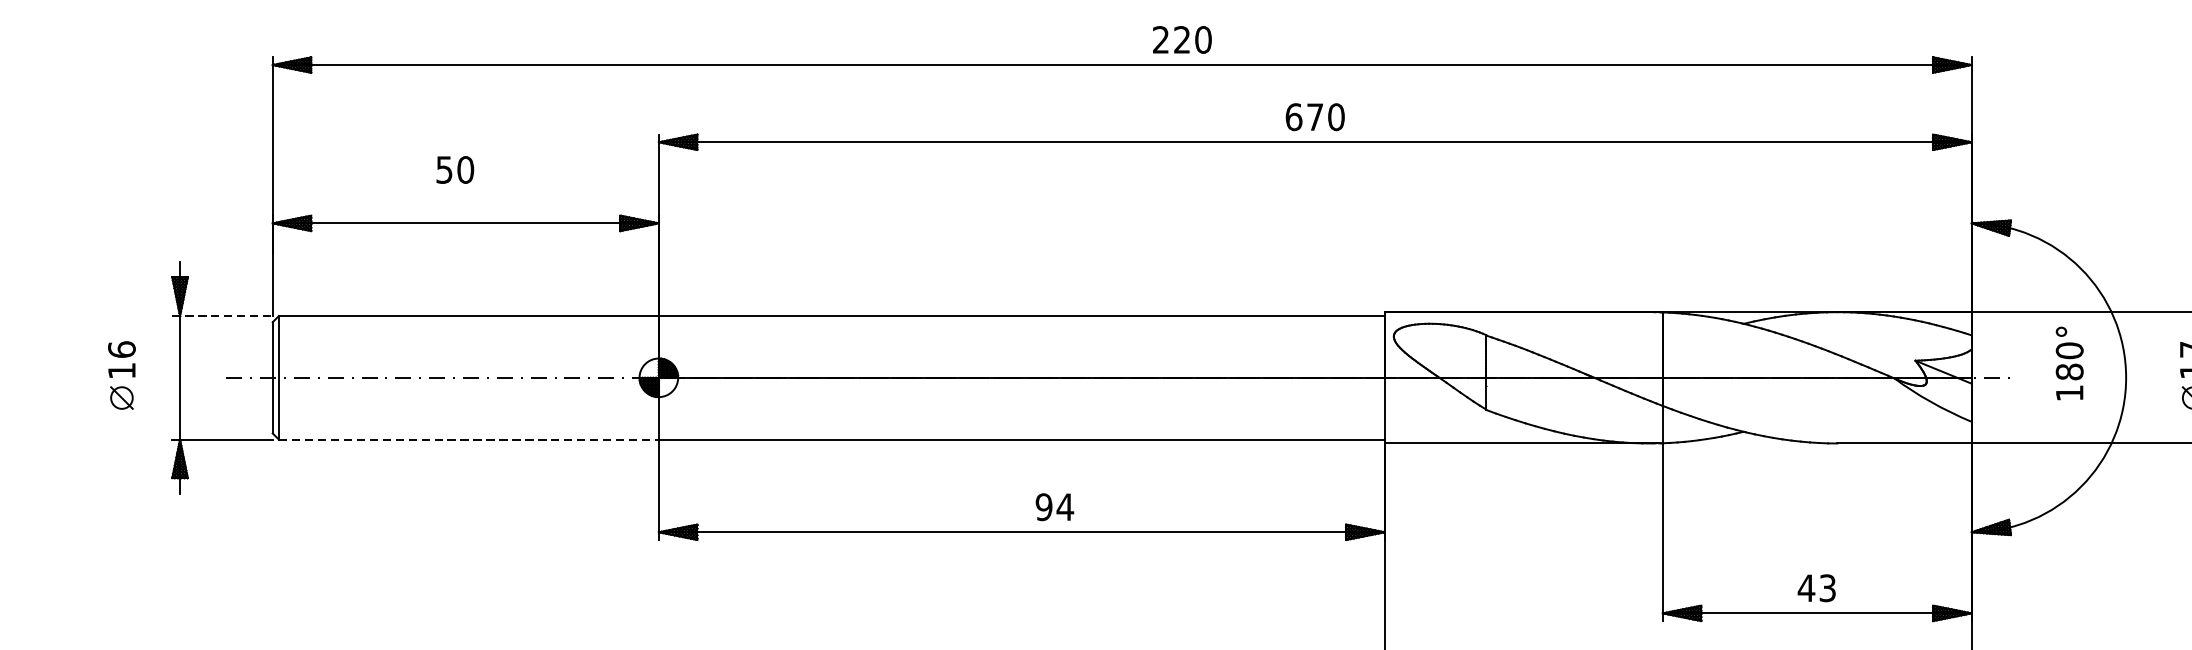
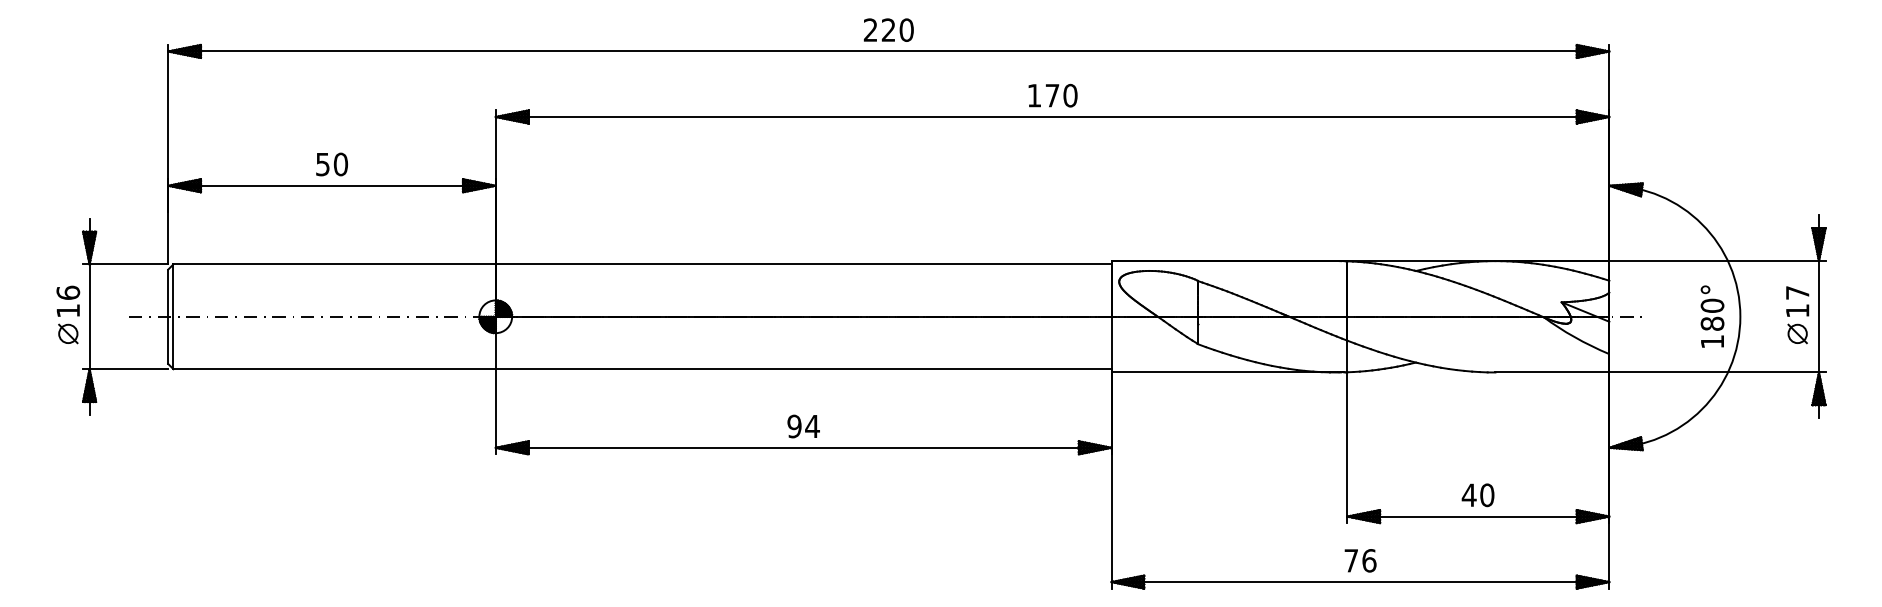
text: (1181, 39) -> (888, 29), moved
text: (1293, 116) -> (1034, 95), 670 -> 170
text: (454, 169) -> (331, 164), moved
line: (222, 316) -> (125, 264), dashed -> solid
text: (2069, 363) -> (1712, 316), moved
part: (122, 375) -> (68, 314), moved
line: (469, 439) -> (335, 369), dashed -> solid
text: (1054, 507) -> (803, 426), moved
text: (1828, 588) -> (1487, 495), 43 -> 40

